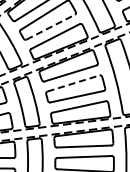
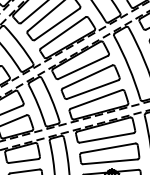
line: (50, 27) -> (57, 24), dashed -> solid
line: (74, 83) -> (88, 76), dashed -> solid

